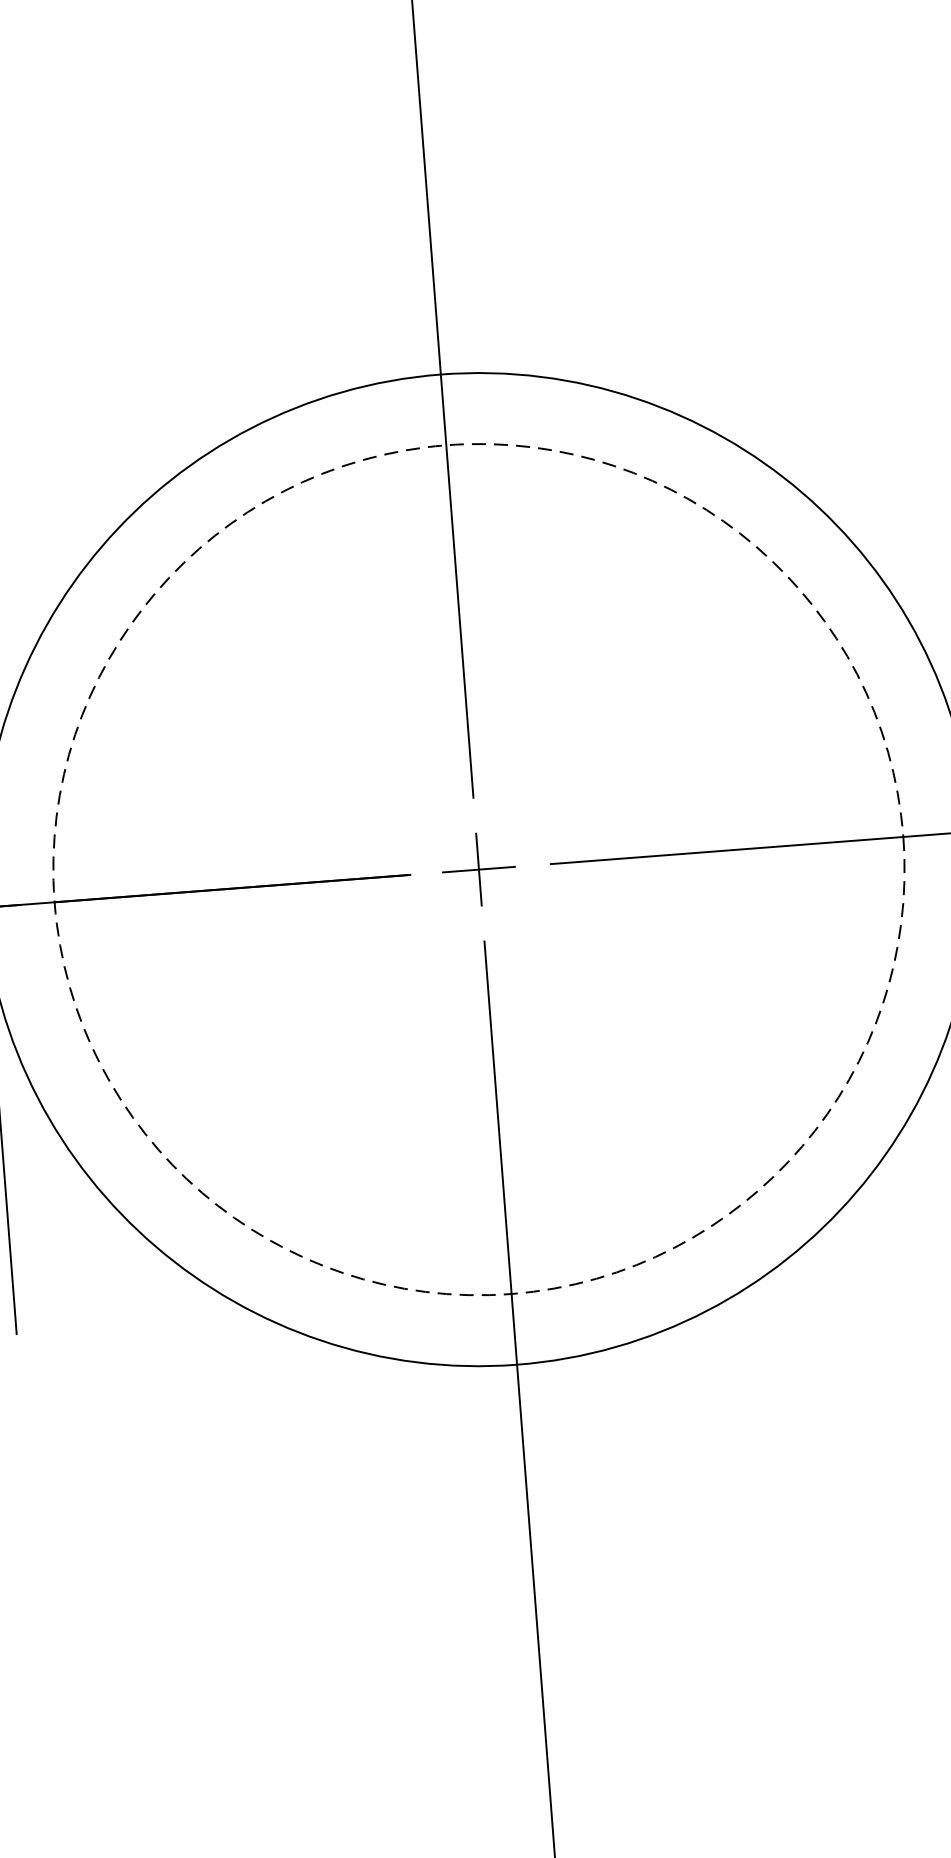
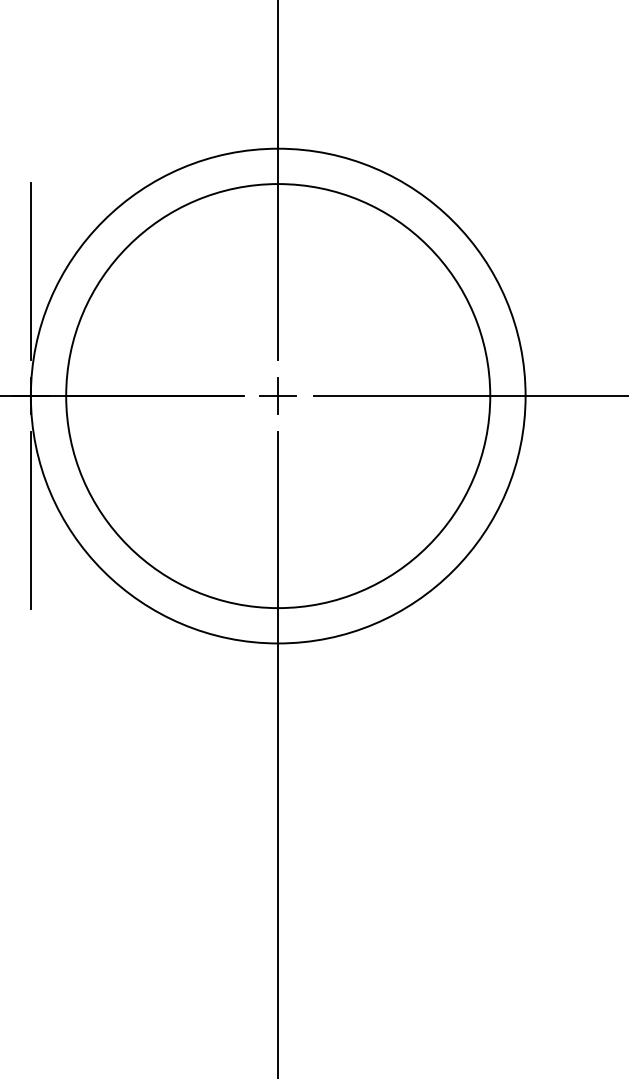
circle: (479, 870) -> (278, 396), dashed -> solid

